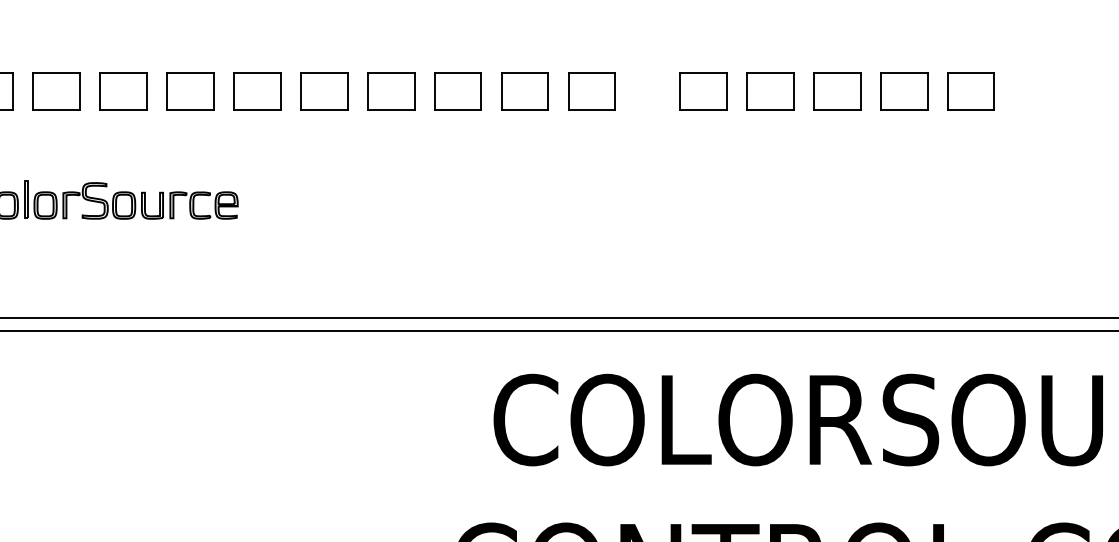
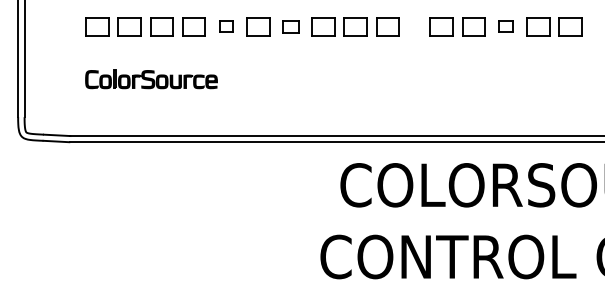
part: (257, 90) -> (226, 26), size x0.6
part: (390, 90) -> (290, 26), size x0.7
part: (835, 90) -> (505, 26), size x0.6

